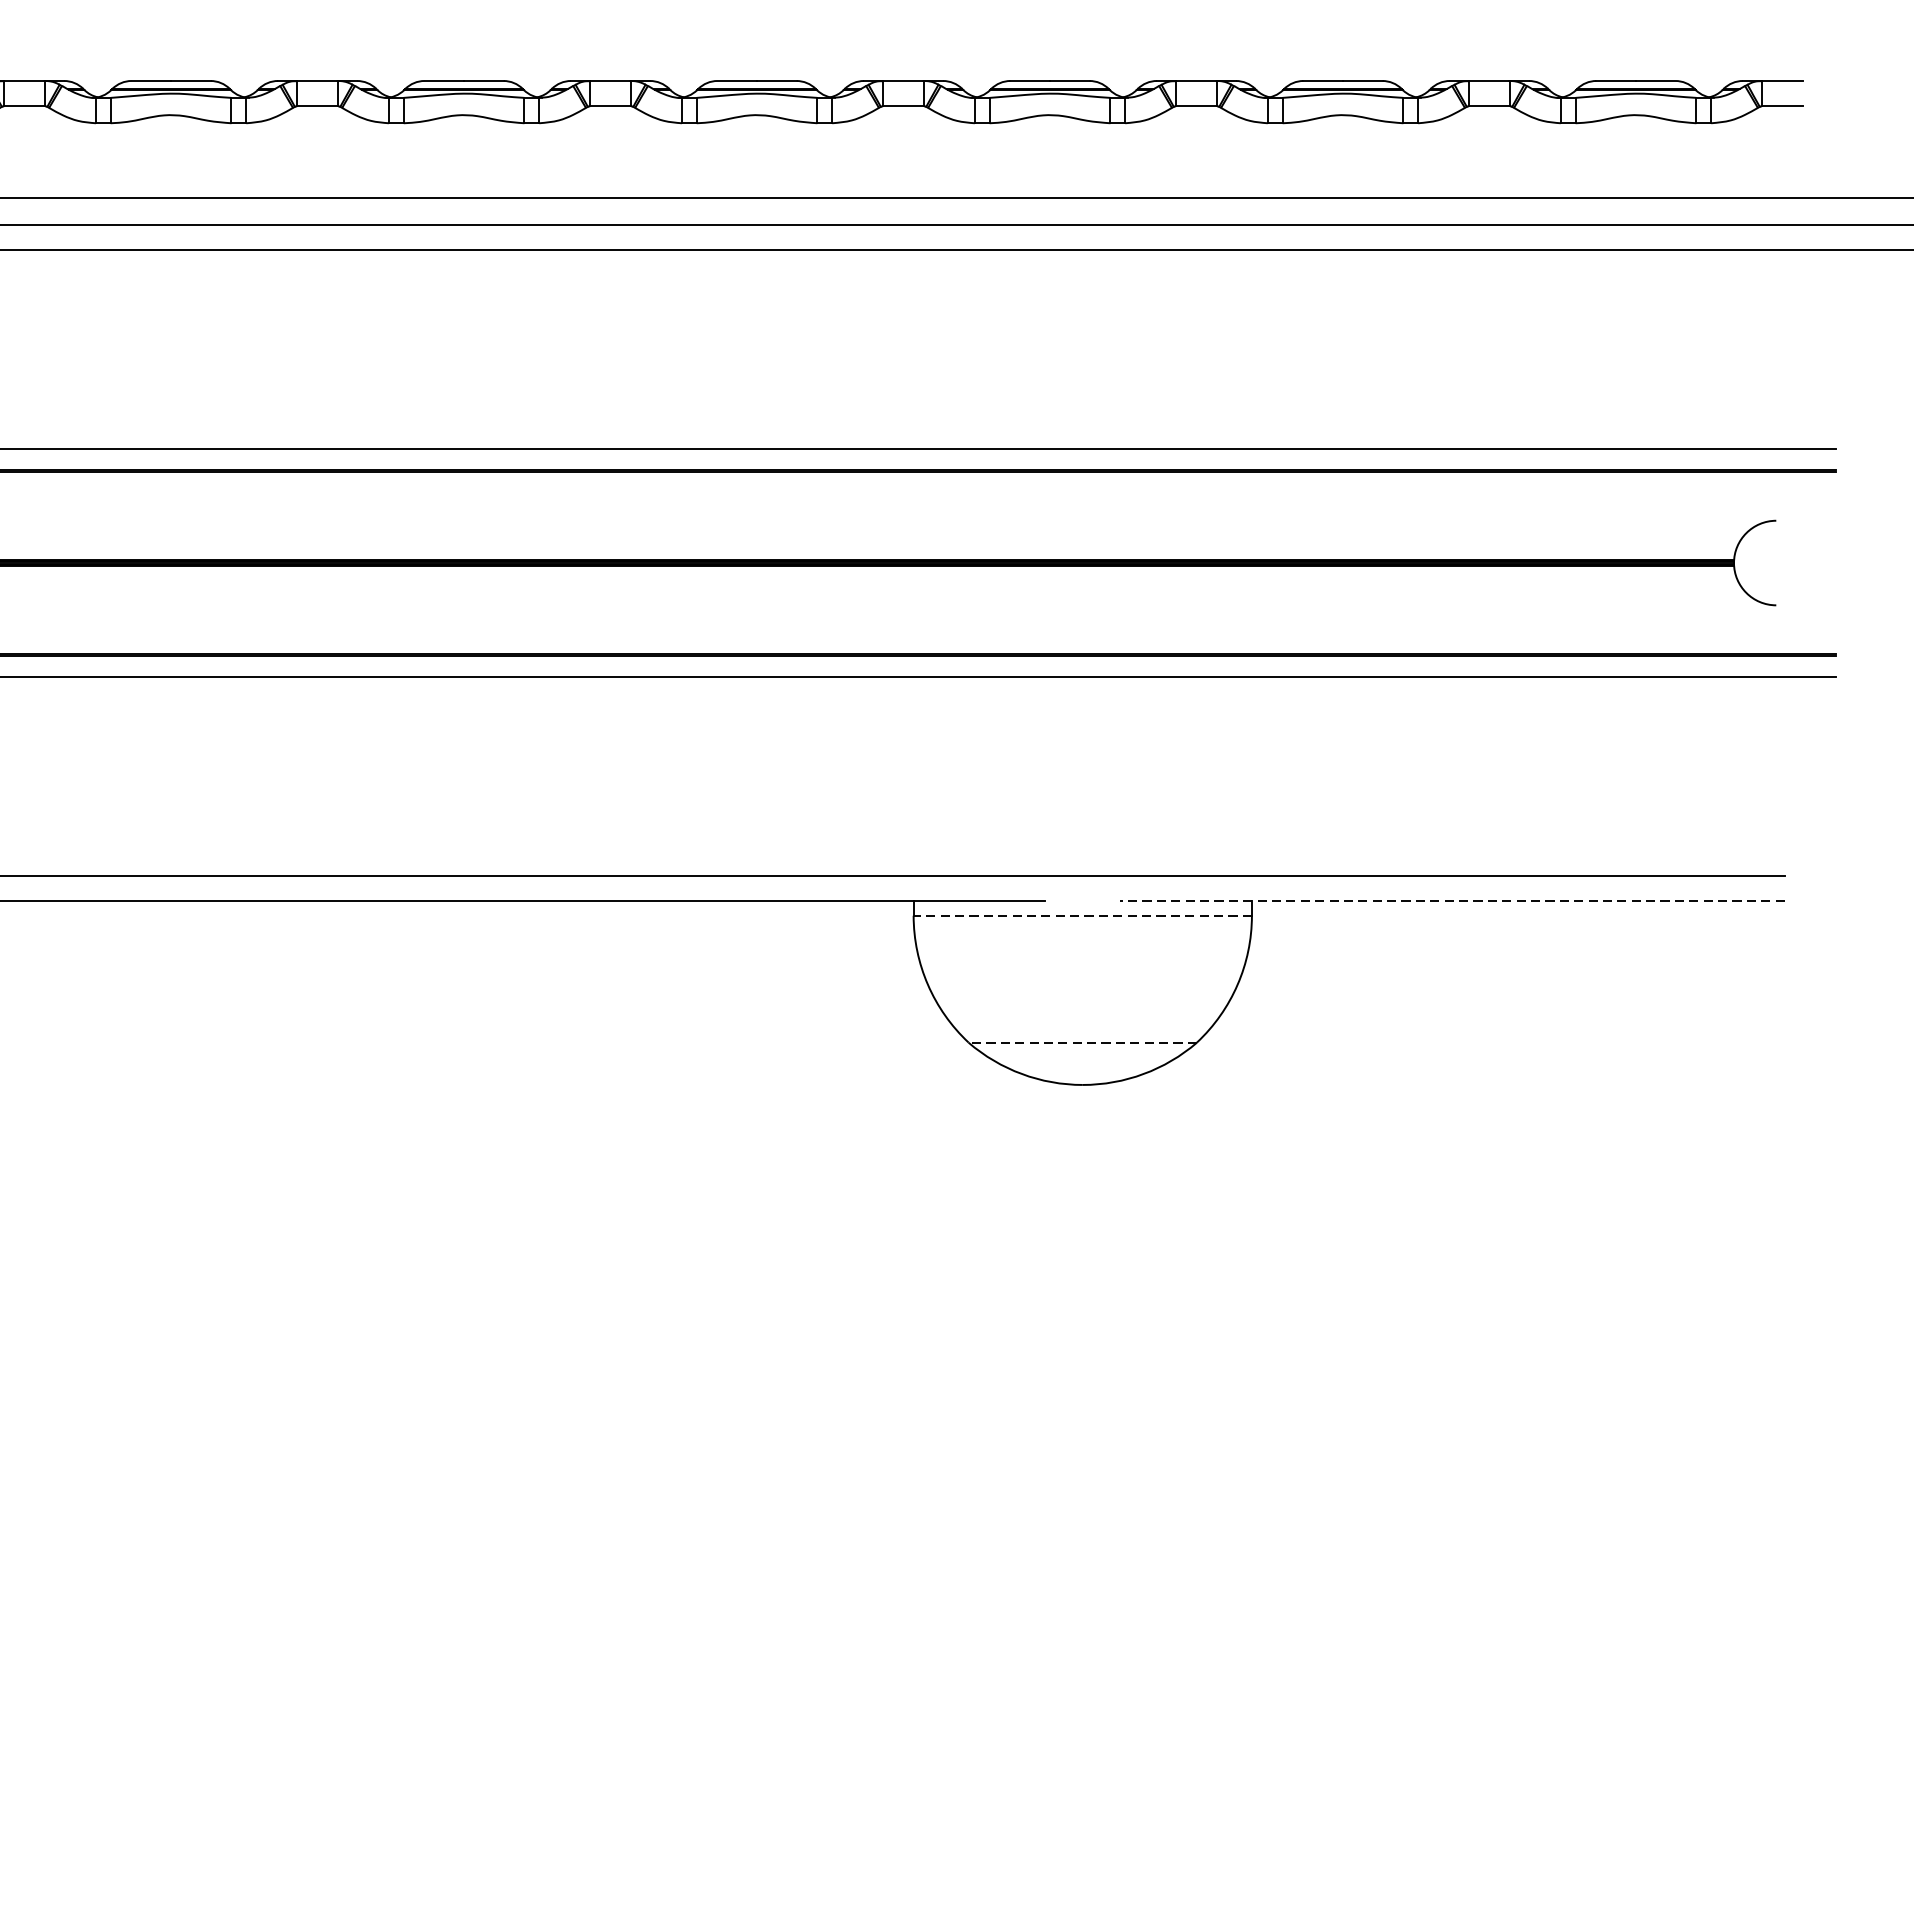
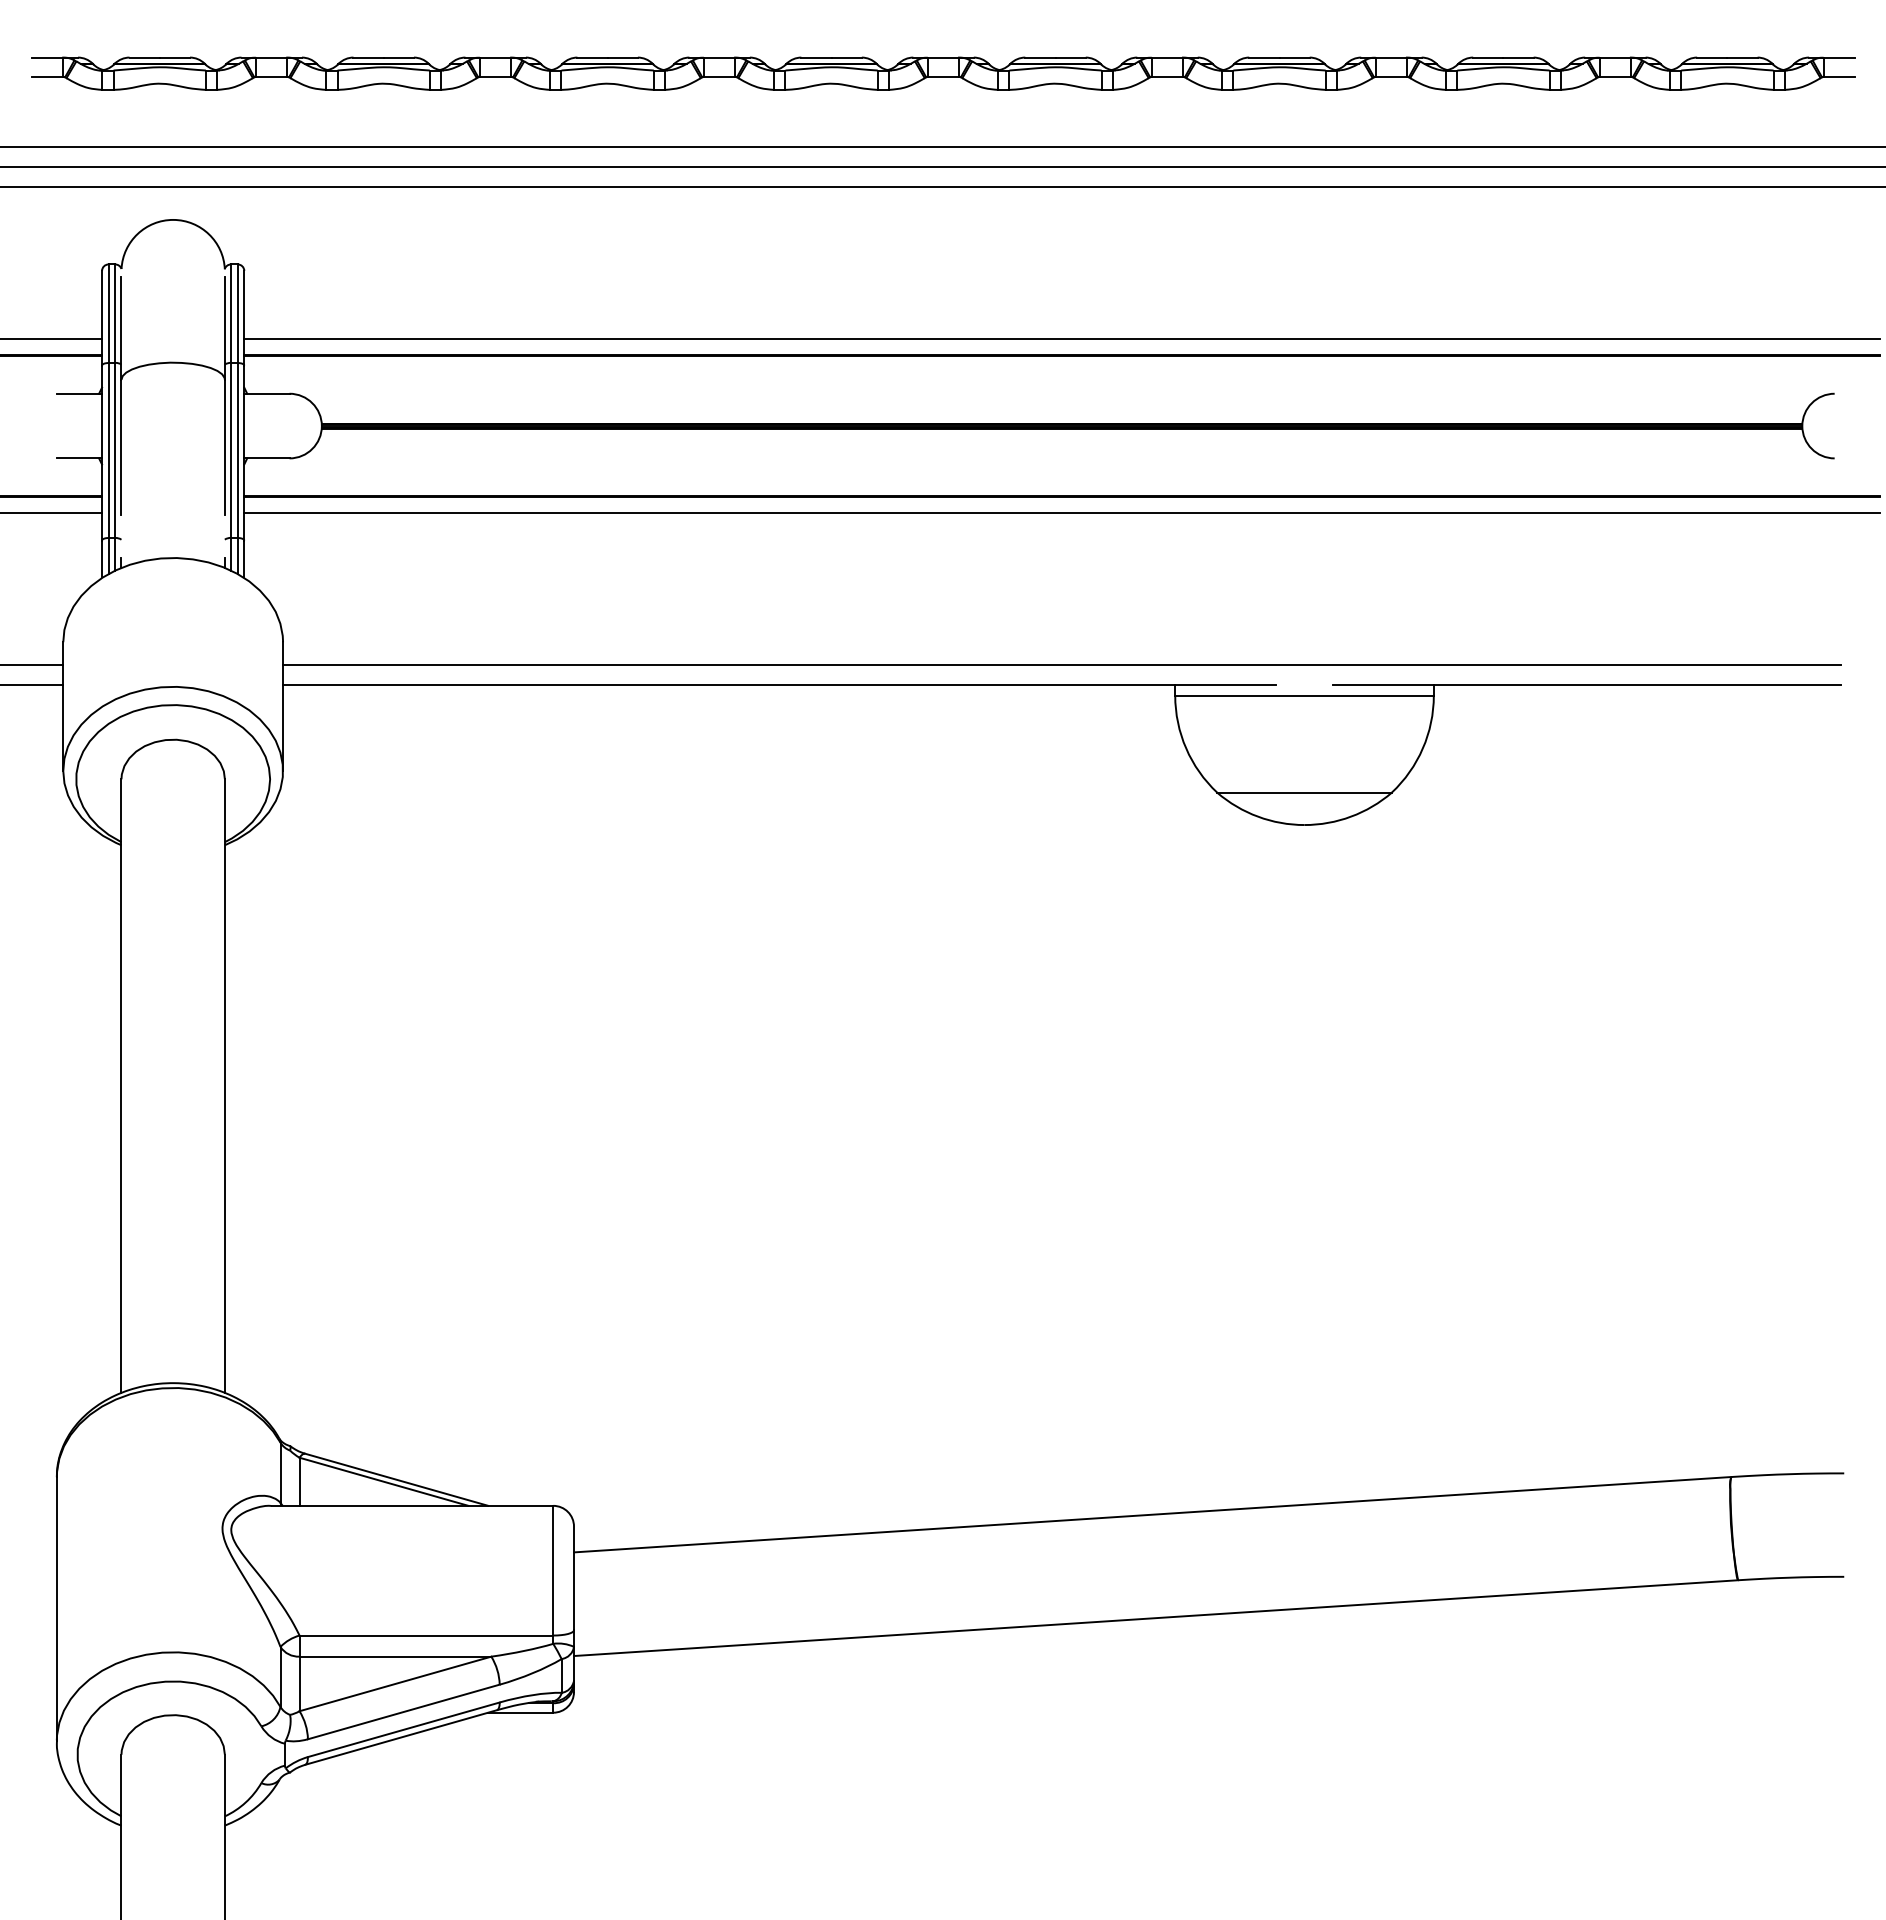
line: (1452, 901) -> (1587, 684), dashed -> solid
line: (1082, 915) -> (1304, 695), dashed -> solid
line: (1082, 1042) -> (1304, 792), dashed -> solid

